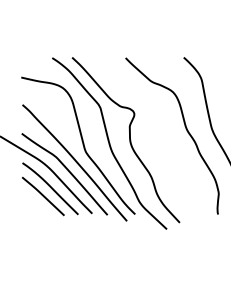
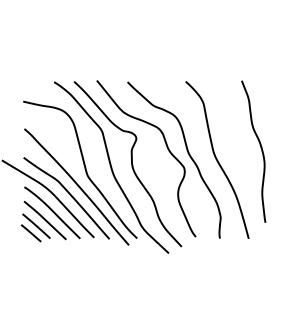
curve: (164, 123) -> (166, 147), added
part: (33, 203) -> (35, 227), added

